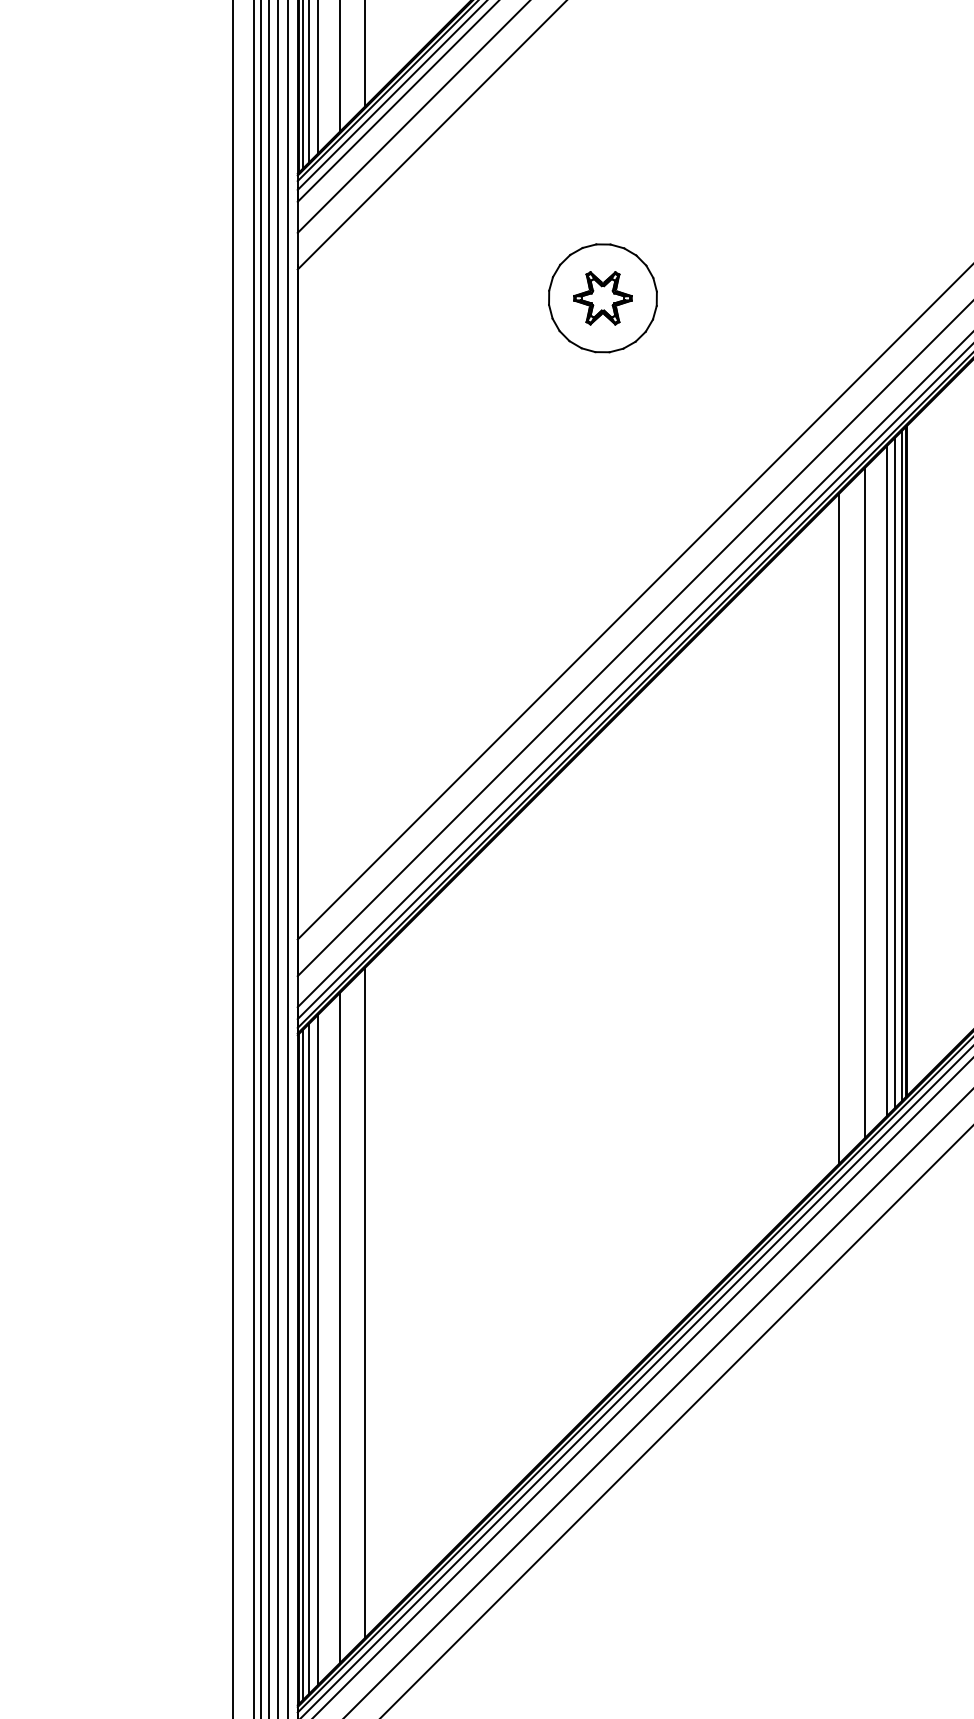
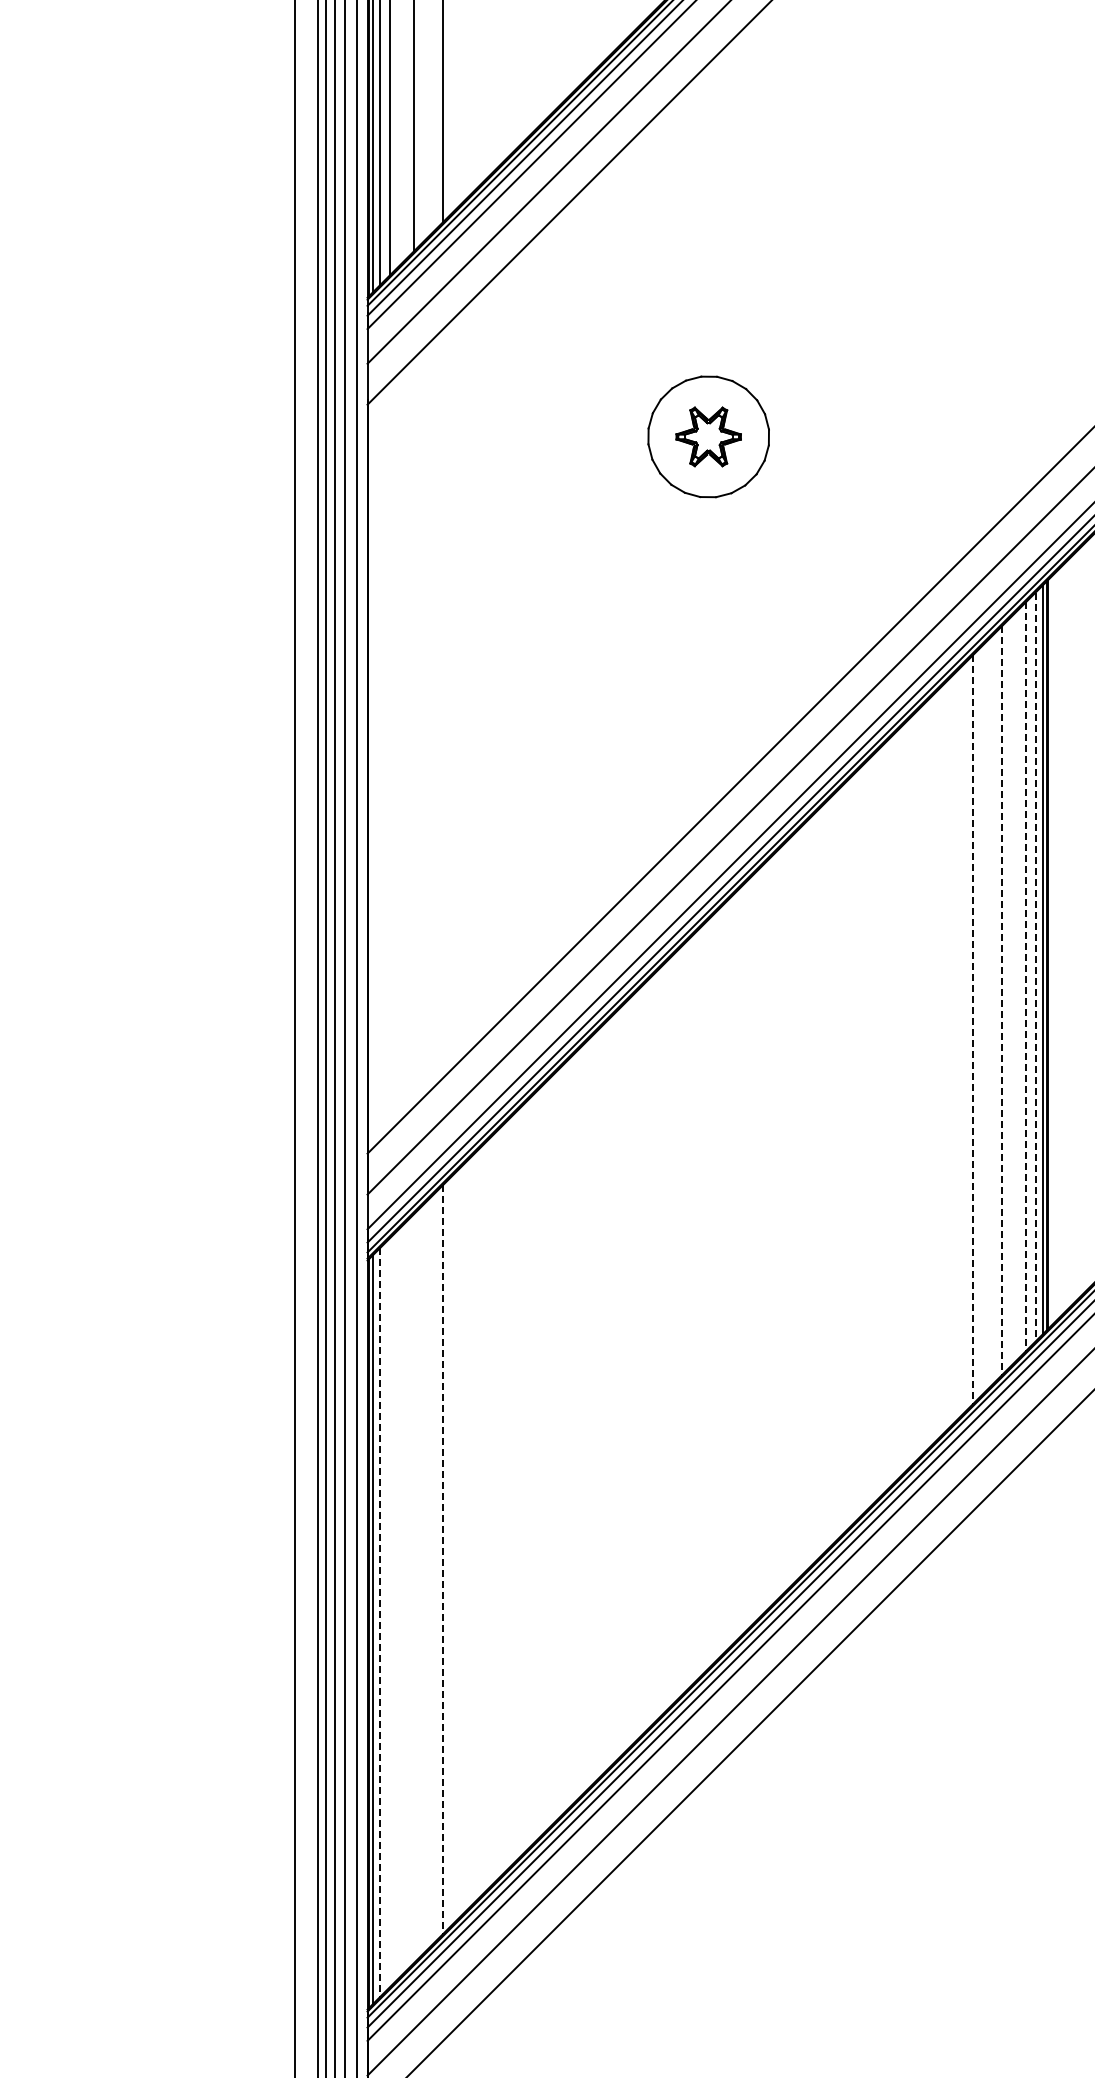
line: (895, 772) -> (1035, 967), solid -> dashed
line: (887, 781) -> (1026, 976), solid -> dashed
line: (864, 803) -> (1001, 1001), solid -> dashed
line: (838, 829) -> (972, 1030), solid -> dashed
line: (365, 1302) -> (443, 1559), solid -> dashed
line: (339, 1327) -> (414, 1587), removed
line: (317, 1350) -> (389, 1612), removed
line: (309, 1358) -> (380, 1622), solid -> dashed

